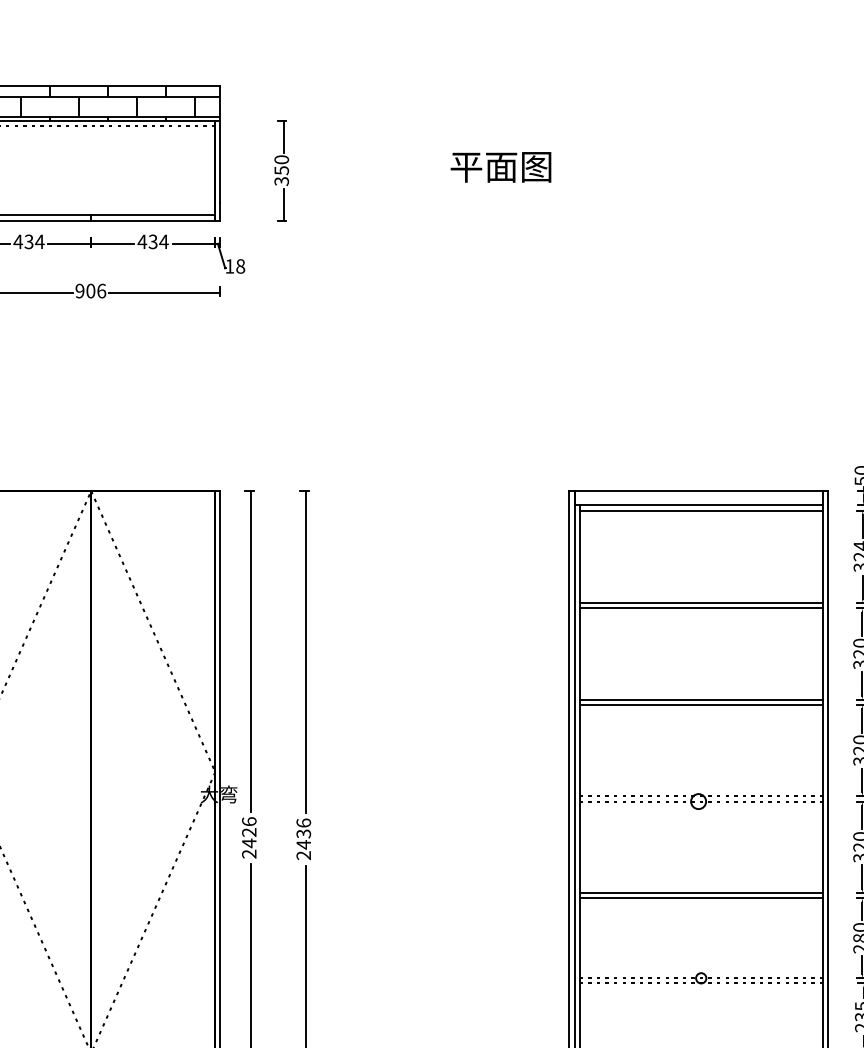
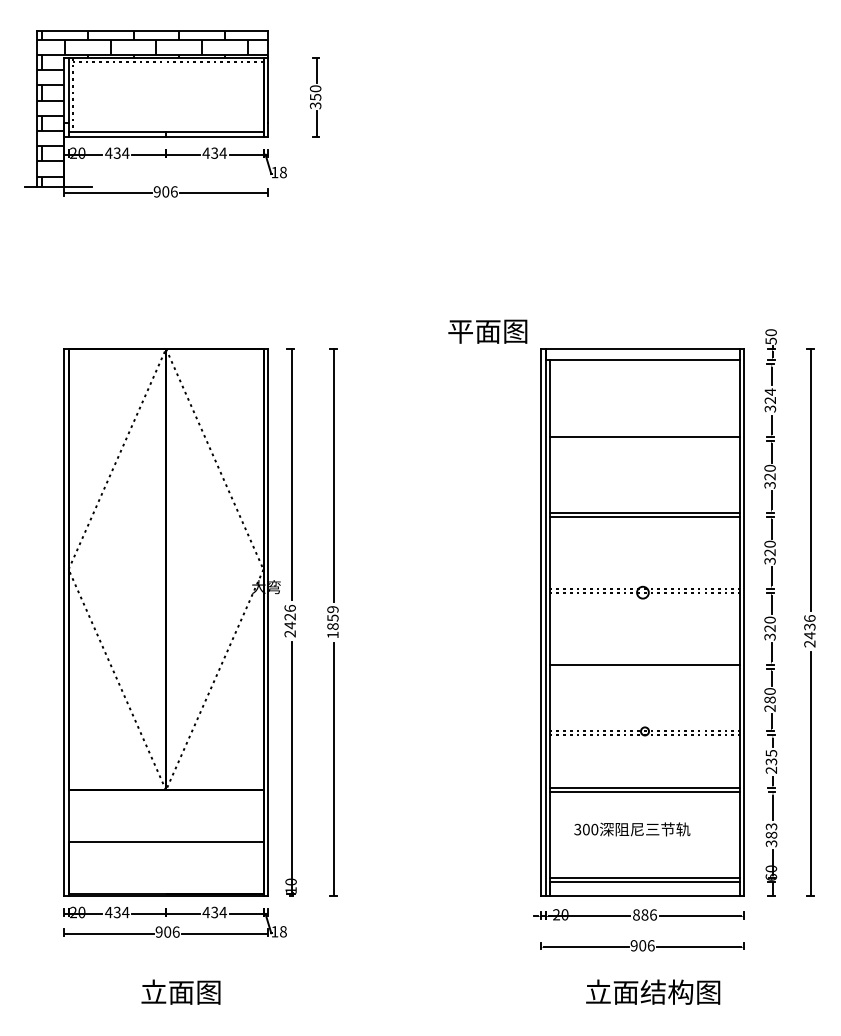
text: (500, 167) -> (487, 331), moved
line: (700, 510) -> (644, 364), removed
line: (700, 607) -> (644, 440), removed
text: (303, 839) -> (332, 622), 2436 -> 1859
line: (700, 898) -> (644, 668), removed

